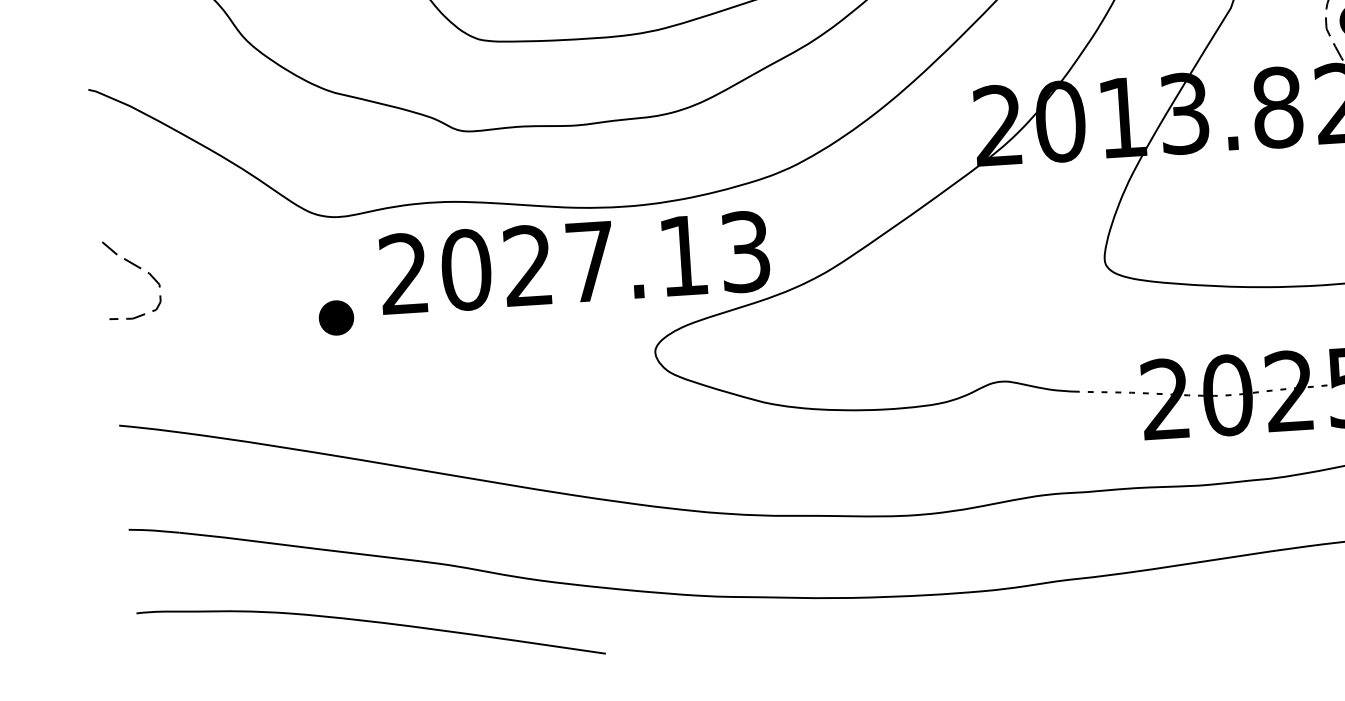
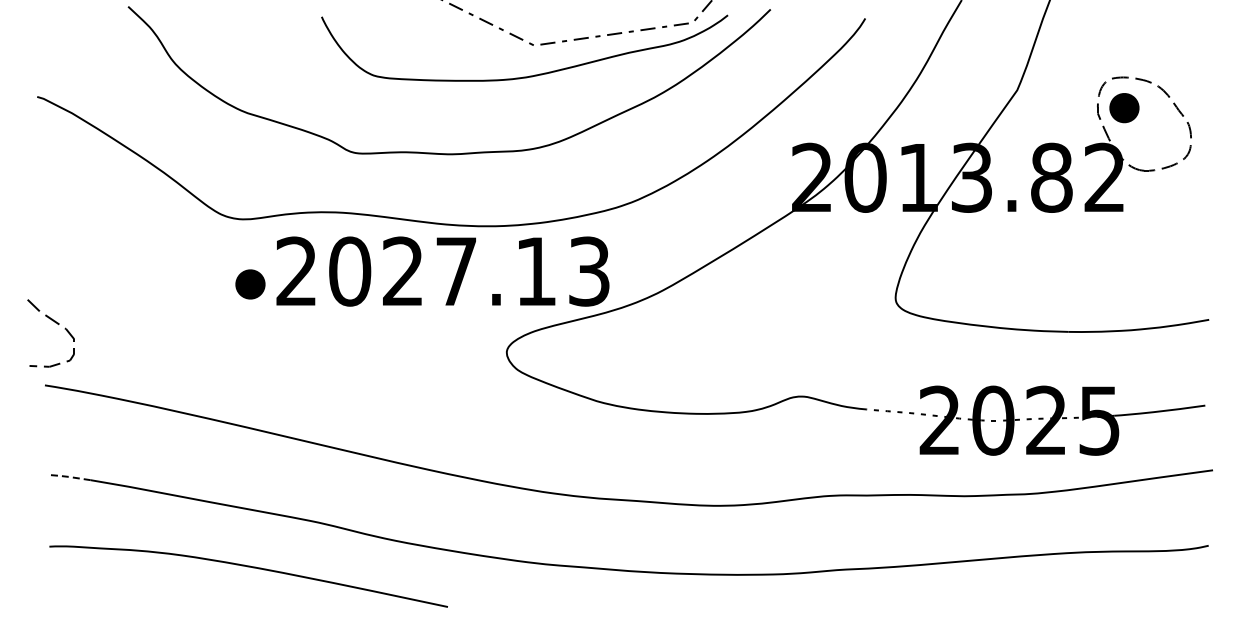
curve: (136, 267) -> (55, 323), moved
part: (336, 318) -> (250, 284), moved
line: (153, 530) -> (68, 476), solid -> dashed

